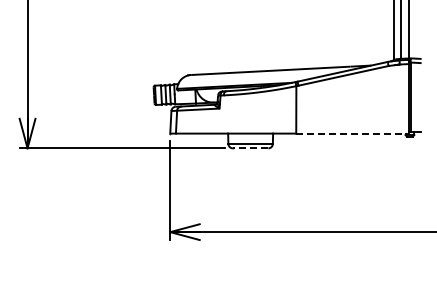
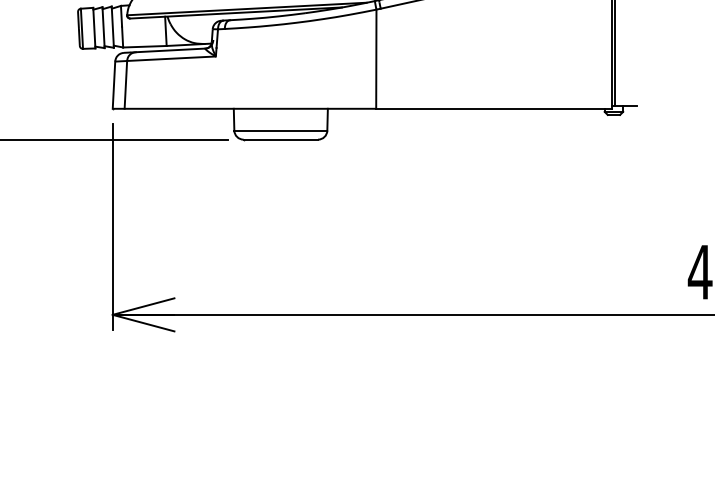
line: (353, 133) -> (495, 108), dashed -> solid
line: (250, 148) -> (280, 139), dashed -> solid

